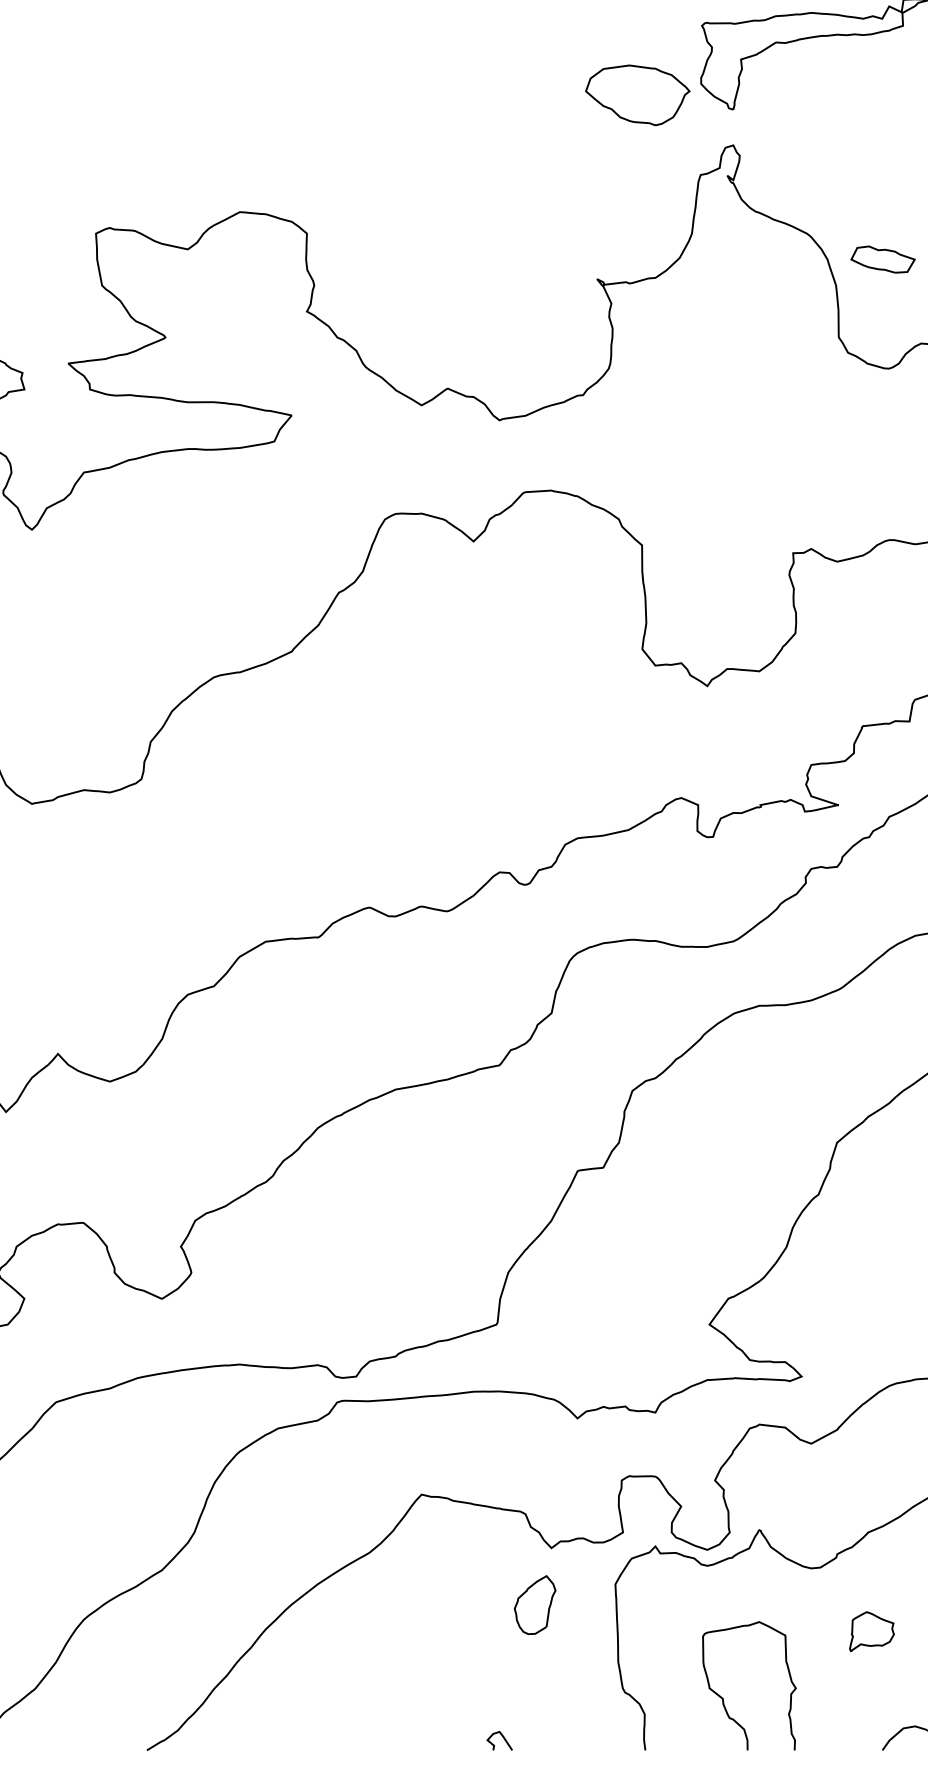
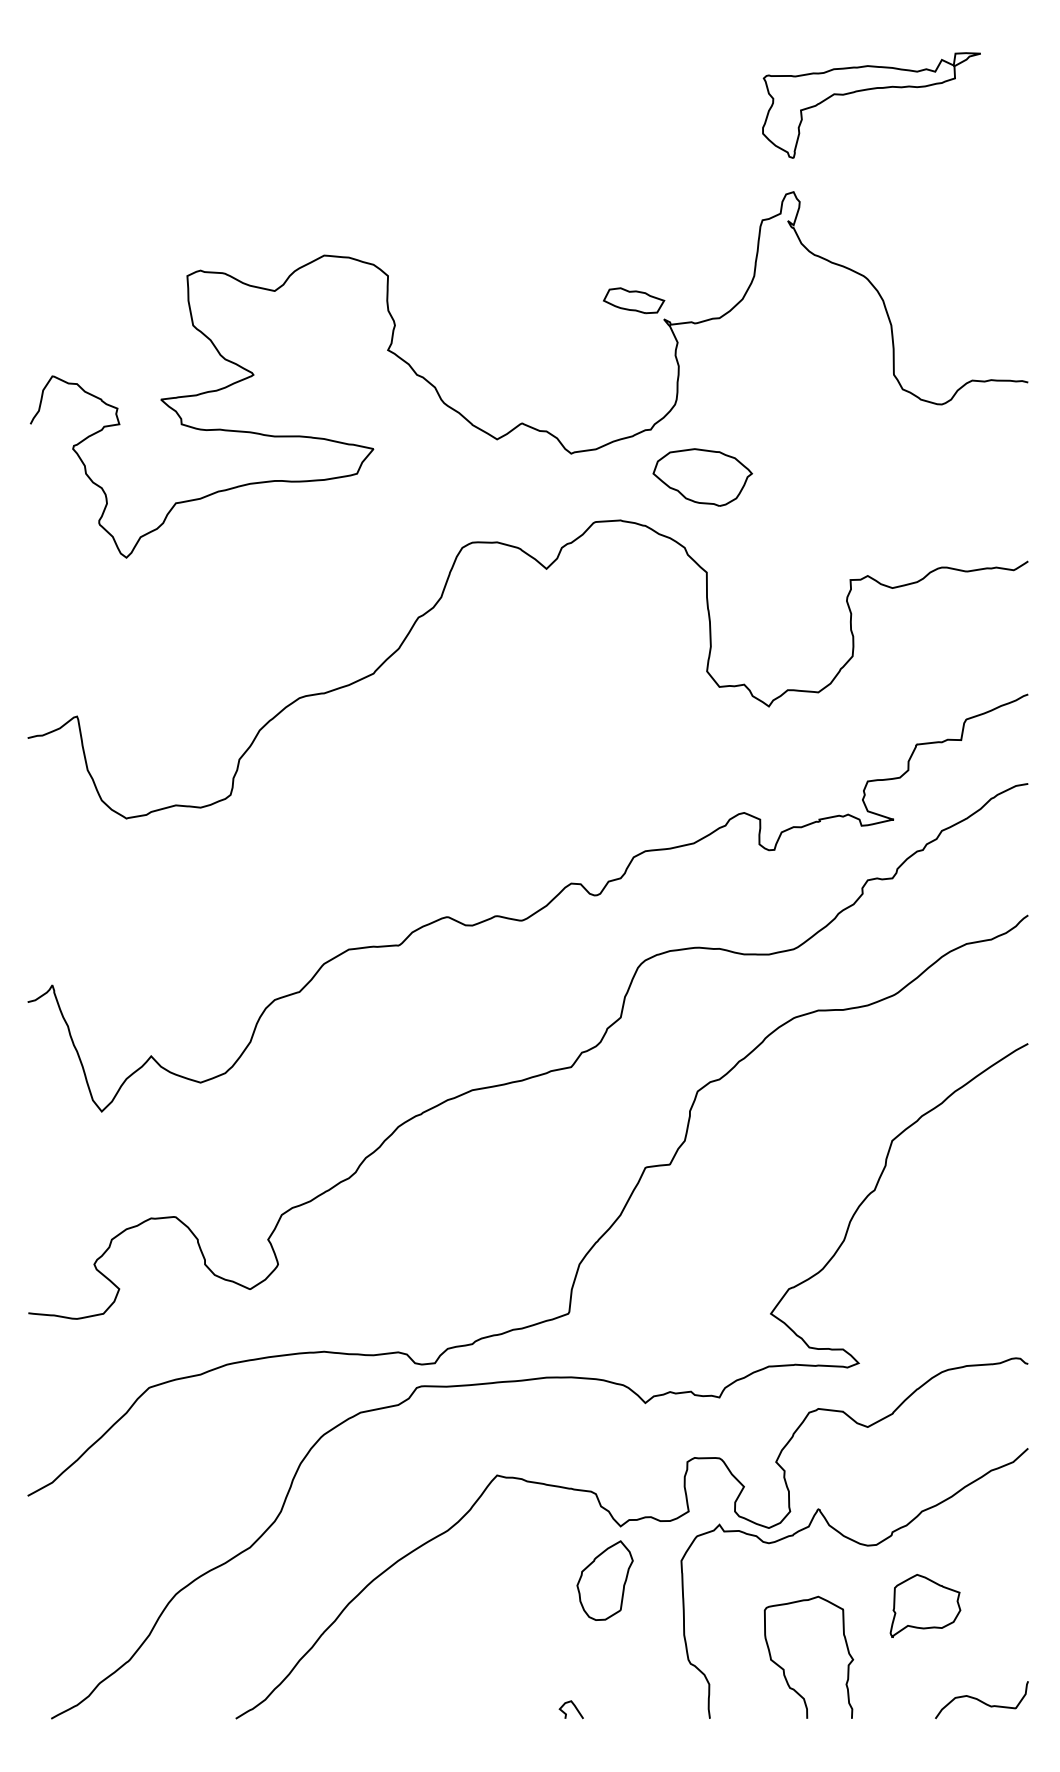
part: (637, 95) -> (702, 477), moved
part: (883, 259) -> (634, 300), moved
part: (534, 1605) -> (604, 1580), size x1.43
part: (871, 1631) -> (925, 1605), size x1.67

